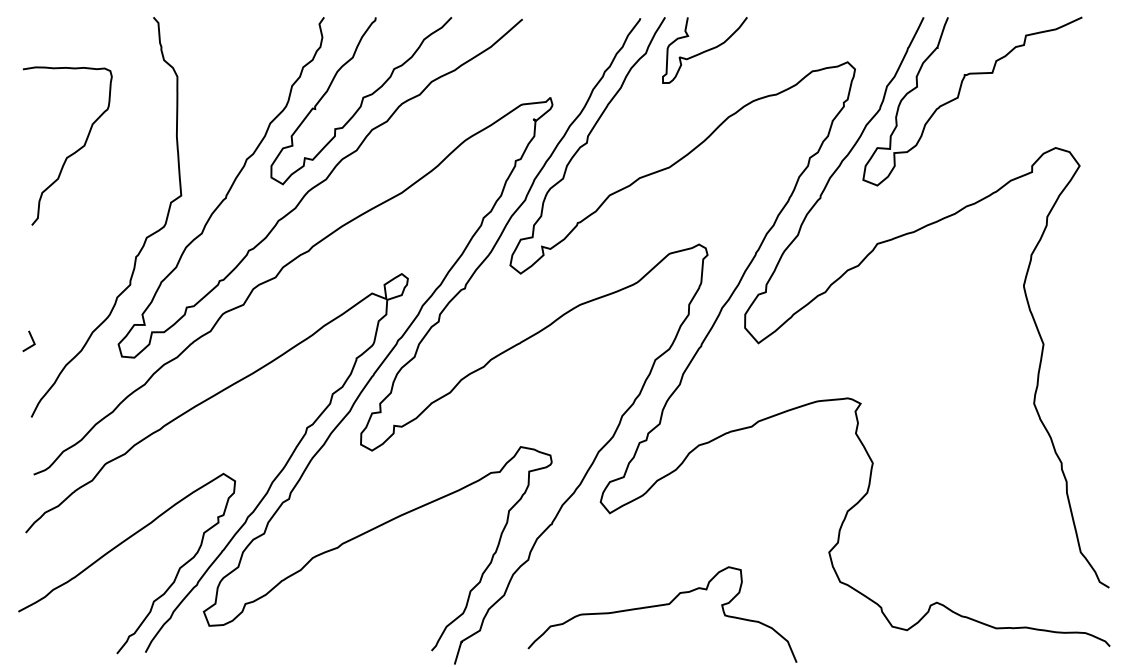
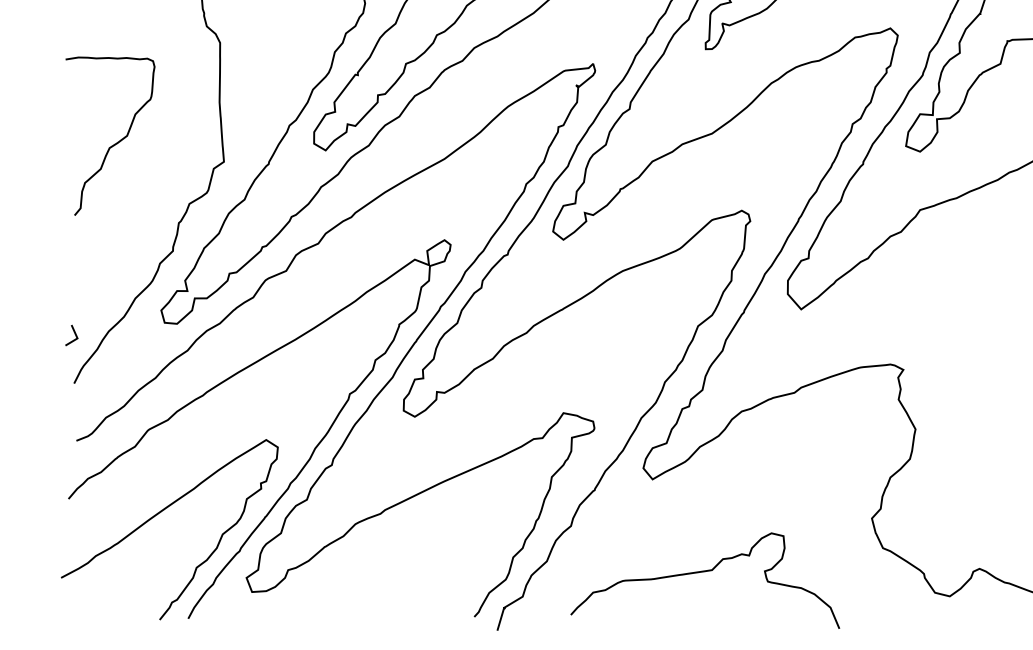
curve: (71, 153) -> (114, 143), moved
line: (31, 339) -> (74, 333), moved

